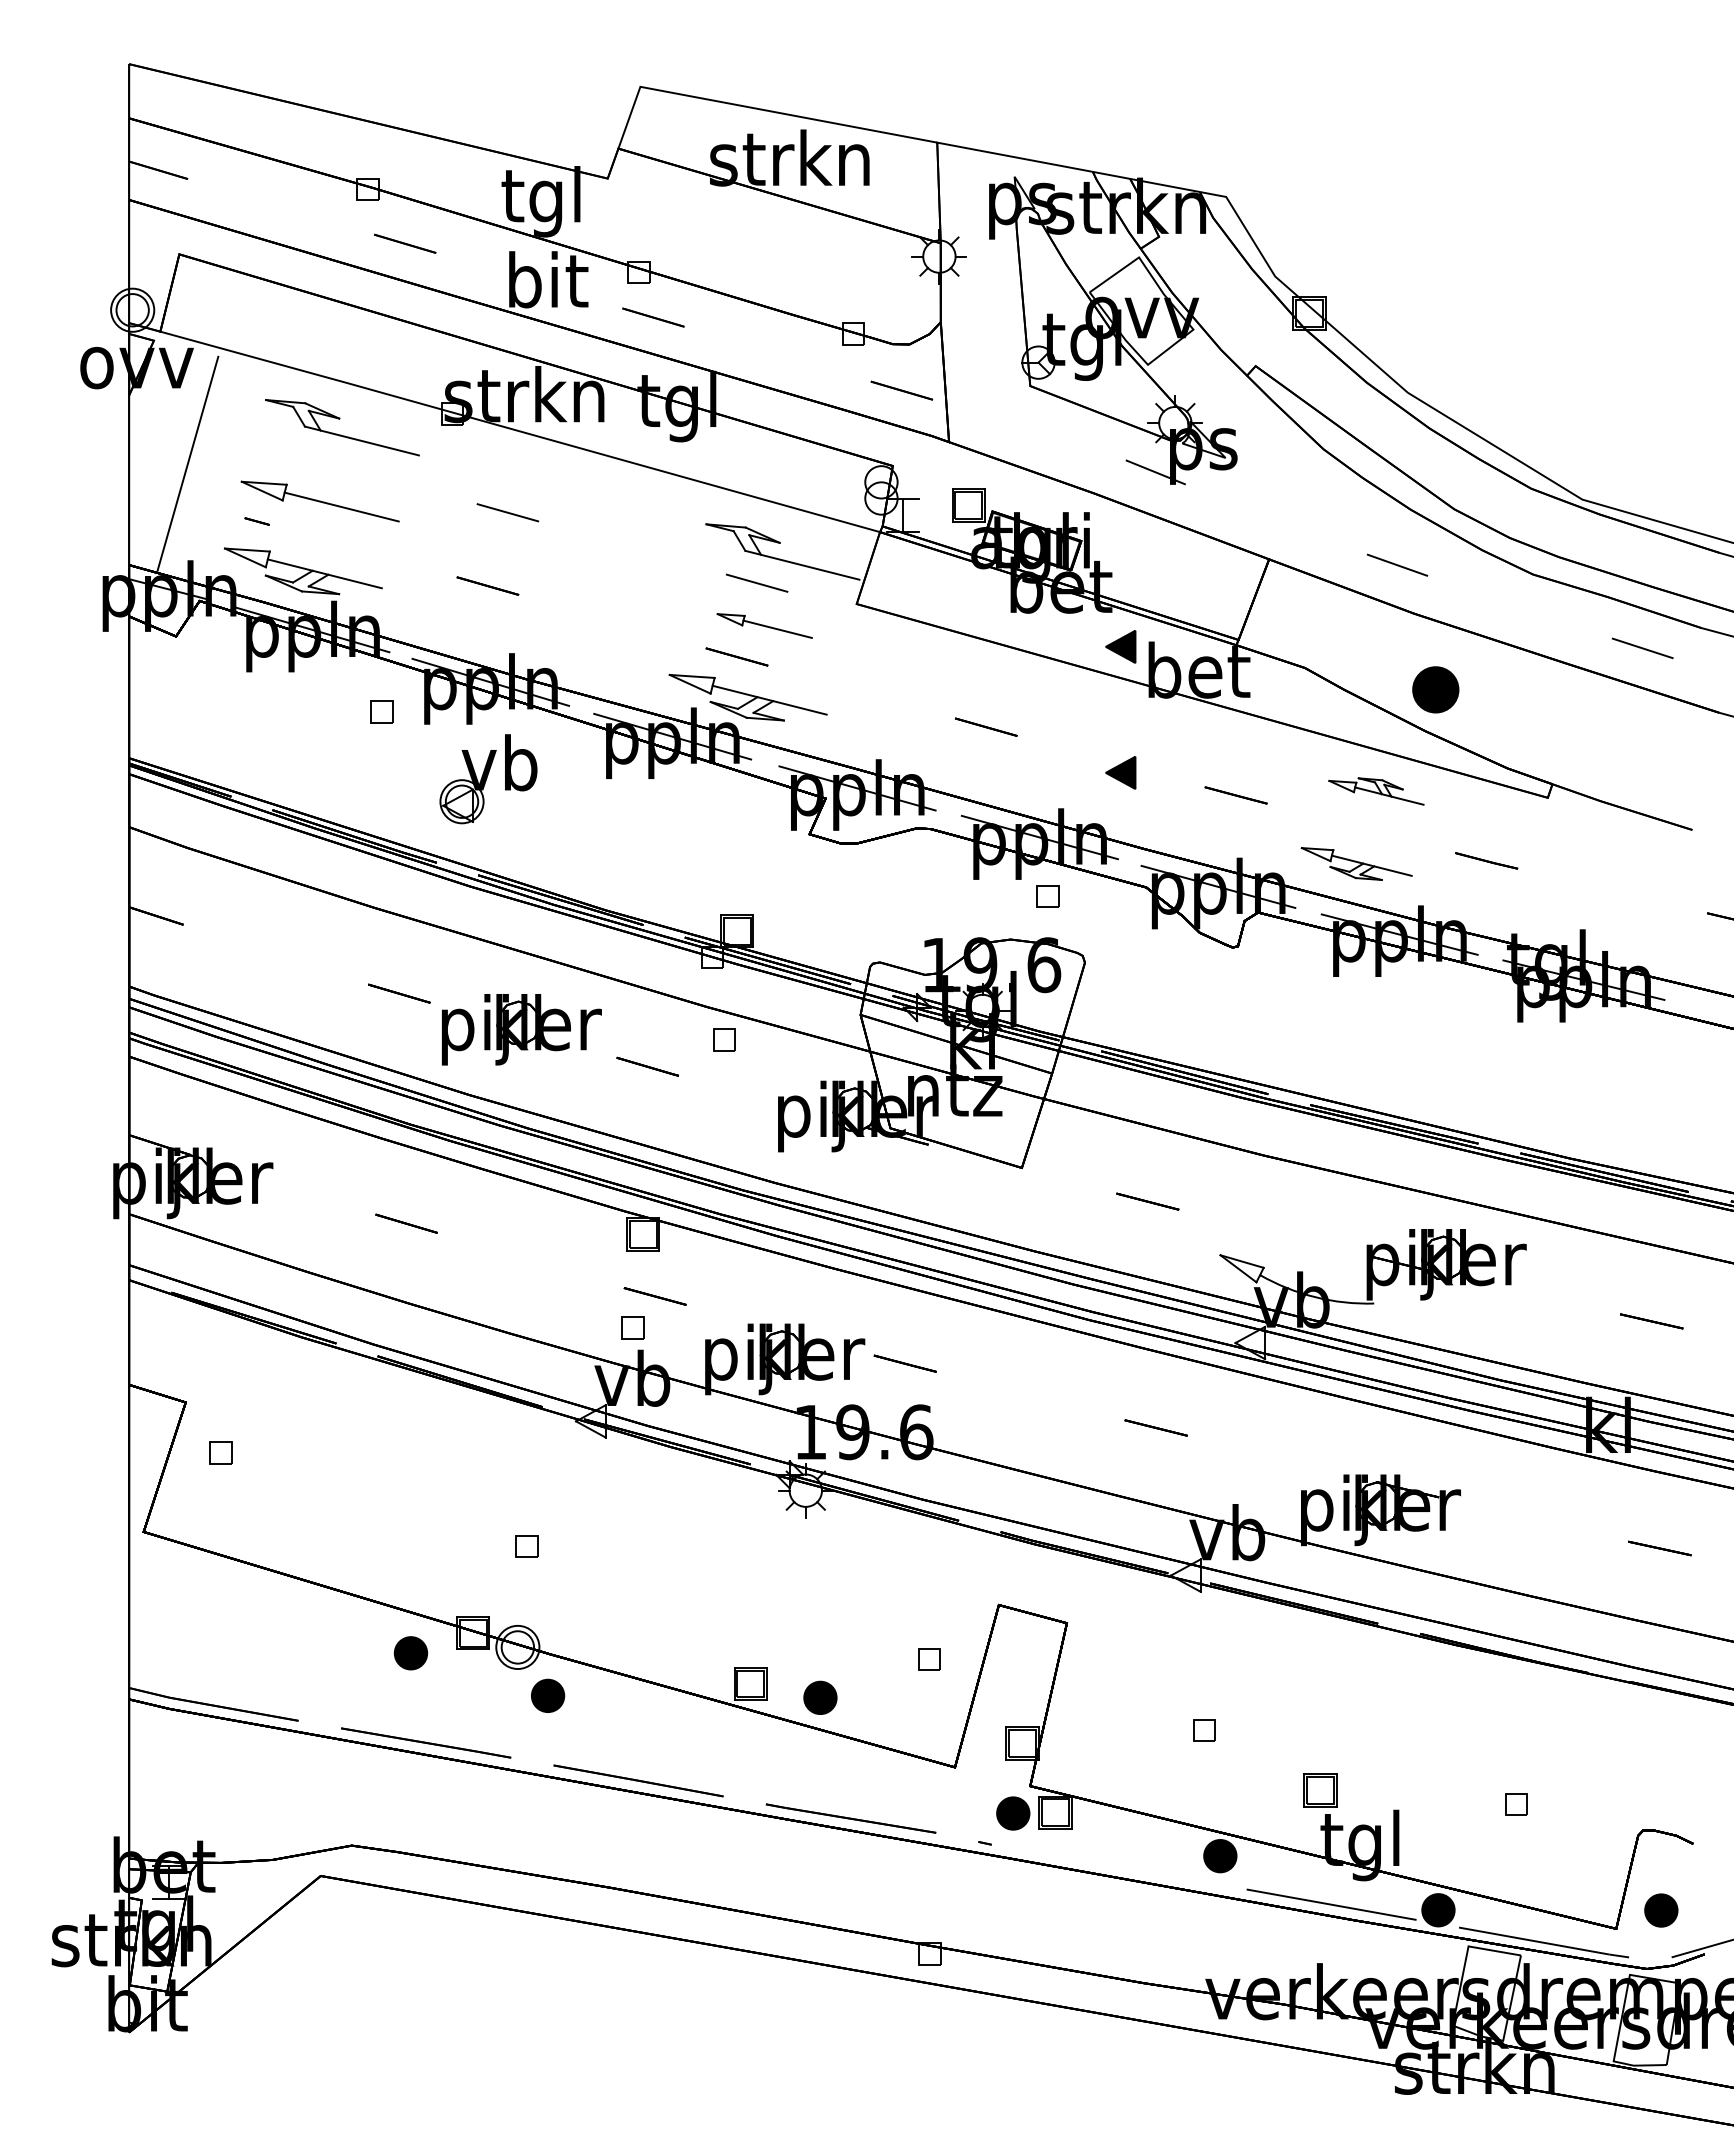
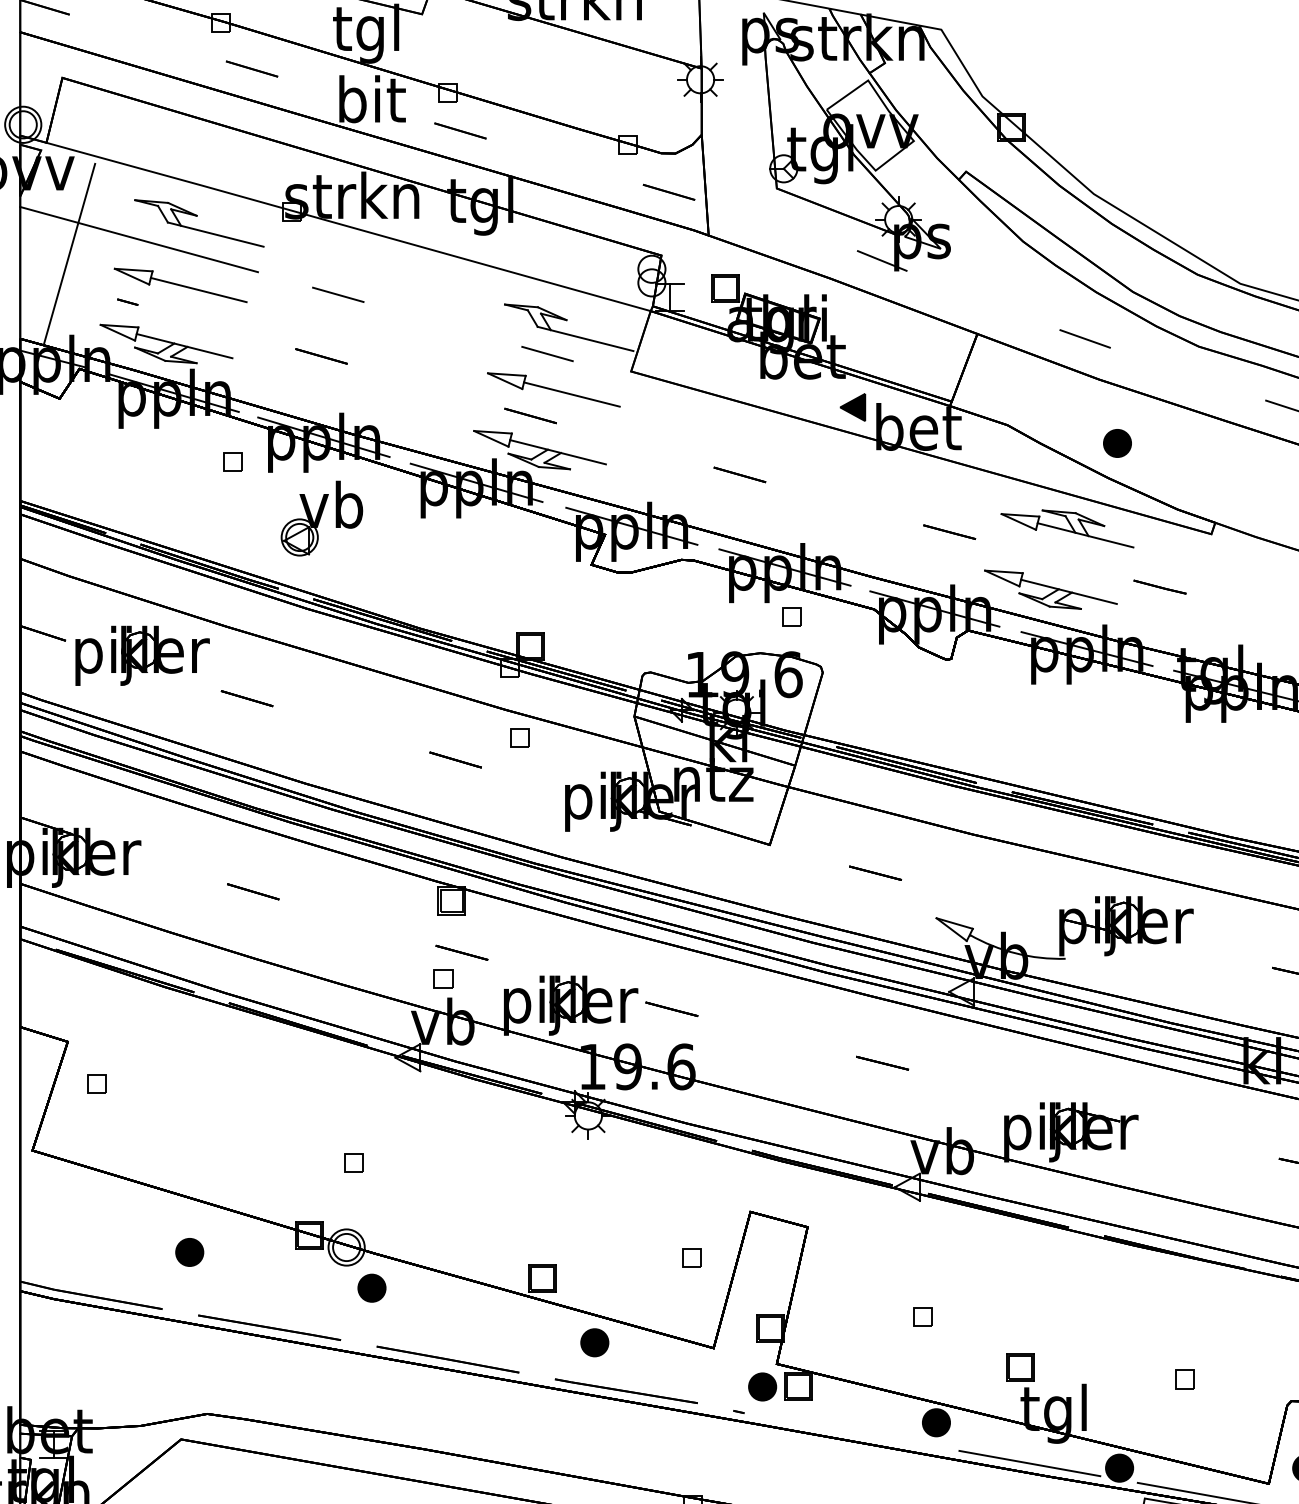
line: (270, 446) -> (138, 239), added
part: (764, 625) -> (553, 389), size x1.67
part: (1436, 689) -> (1117, 443), size x0.71
part: (1120, 772) -> (852, 512), removed
part: (1376, 791) -> (1067, 528), size x1.67
part: (1356, 863) -> (1050, 589), size x1.43
part: (521, 1029) -> (142, 655), moved
part: (410, 1653) -> (189, 1252), moved
part: (820, 1697) -> (594, 1342), moved

